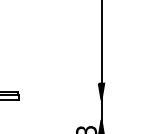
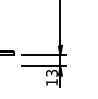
line: (71, 100) -> (43, 55), added
line: (71, 120) -> (43, 66), added

